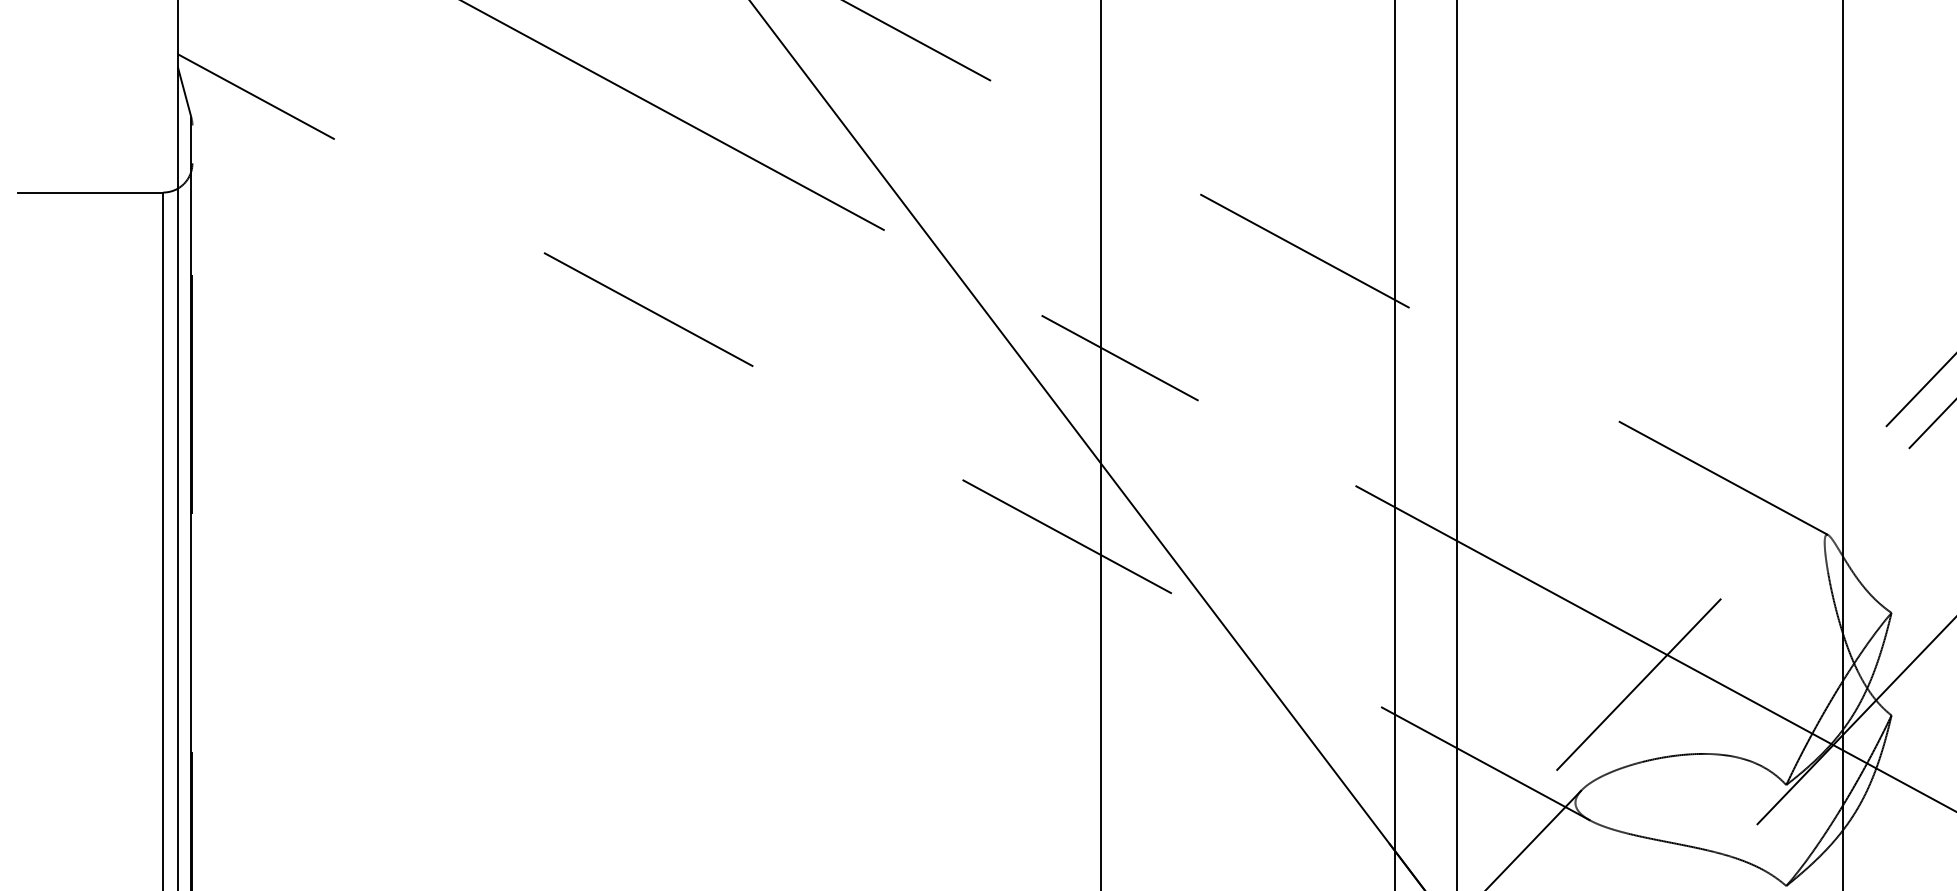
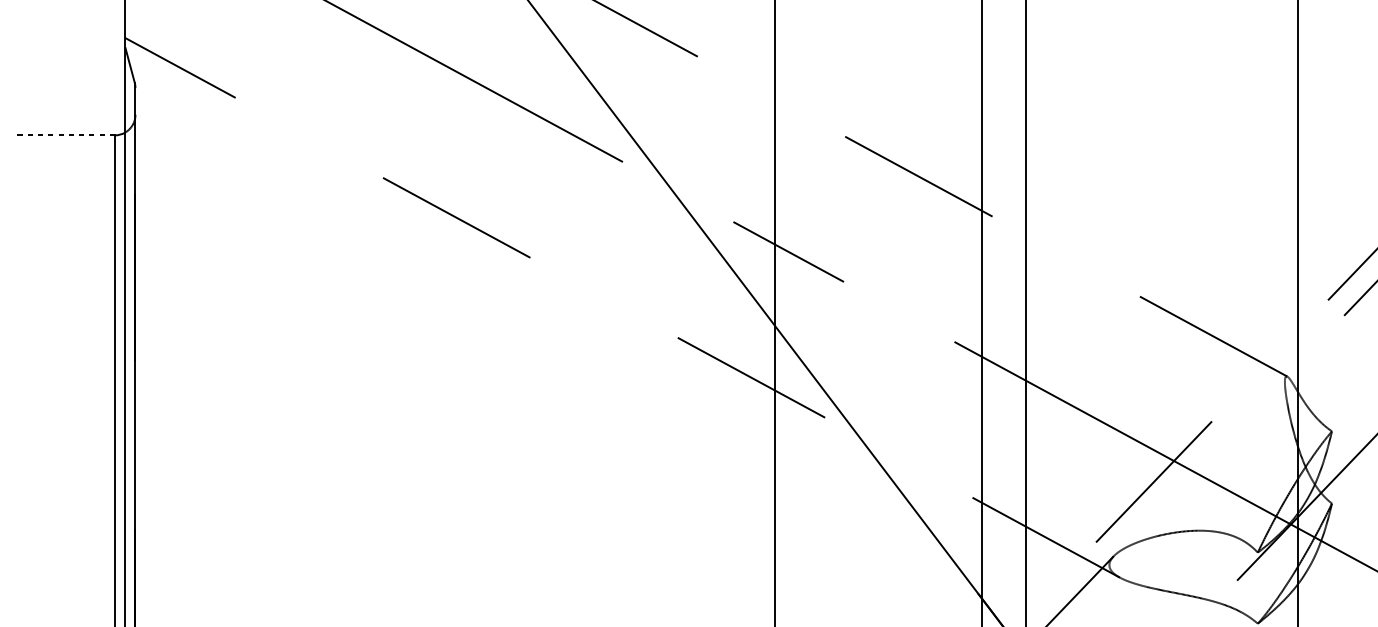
line: (90, 192) -> (63, 135), solid -> dashed

